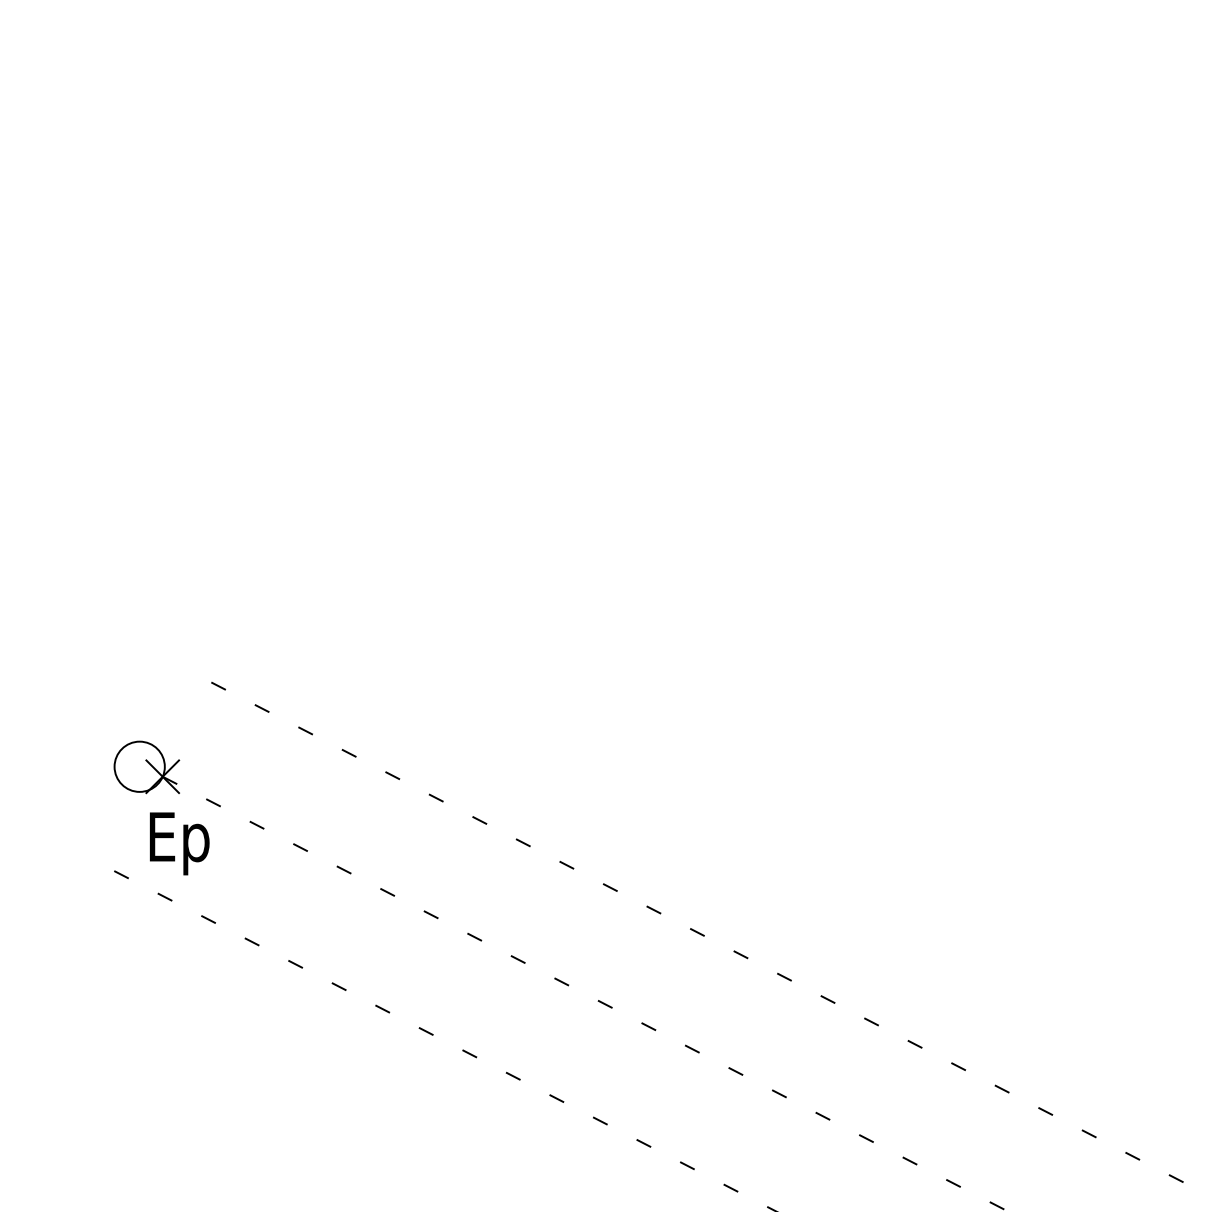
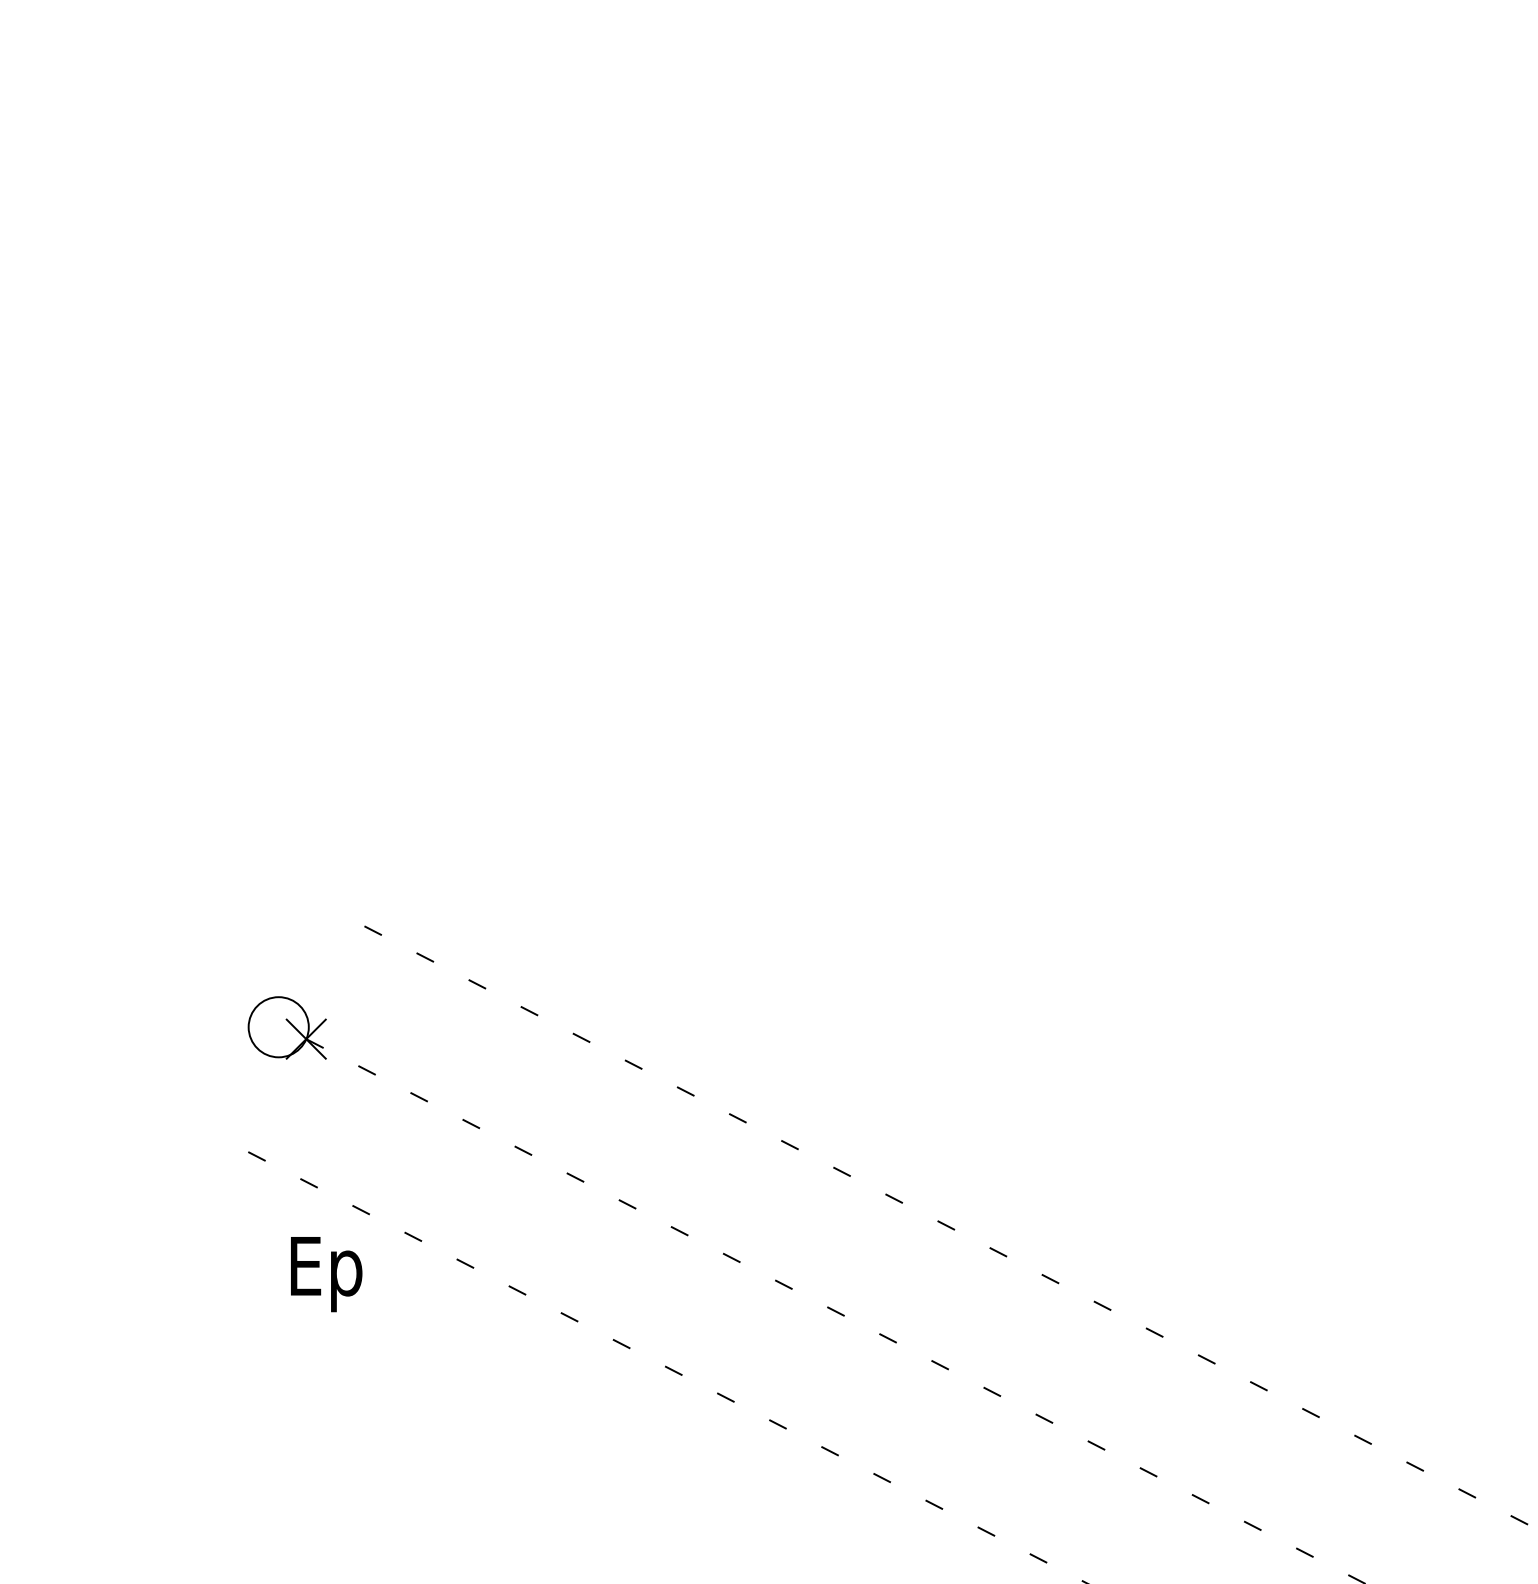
text: (179, 843) -> (326, 1274), moved

